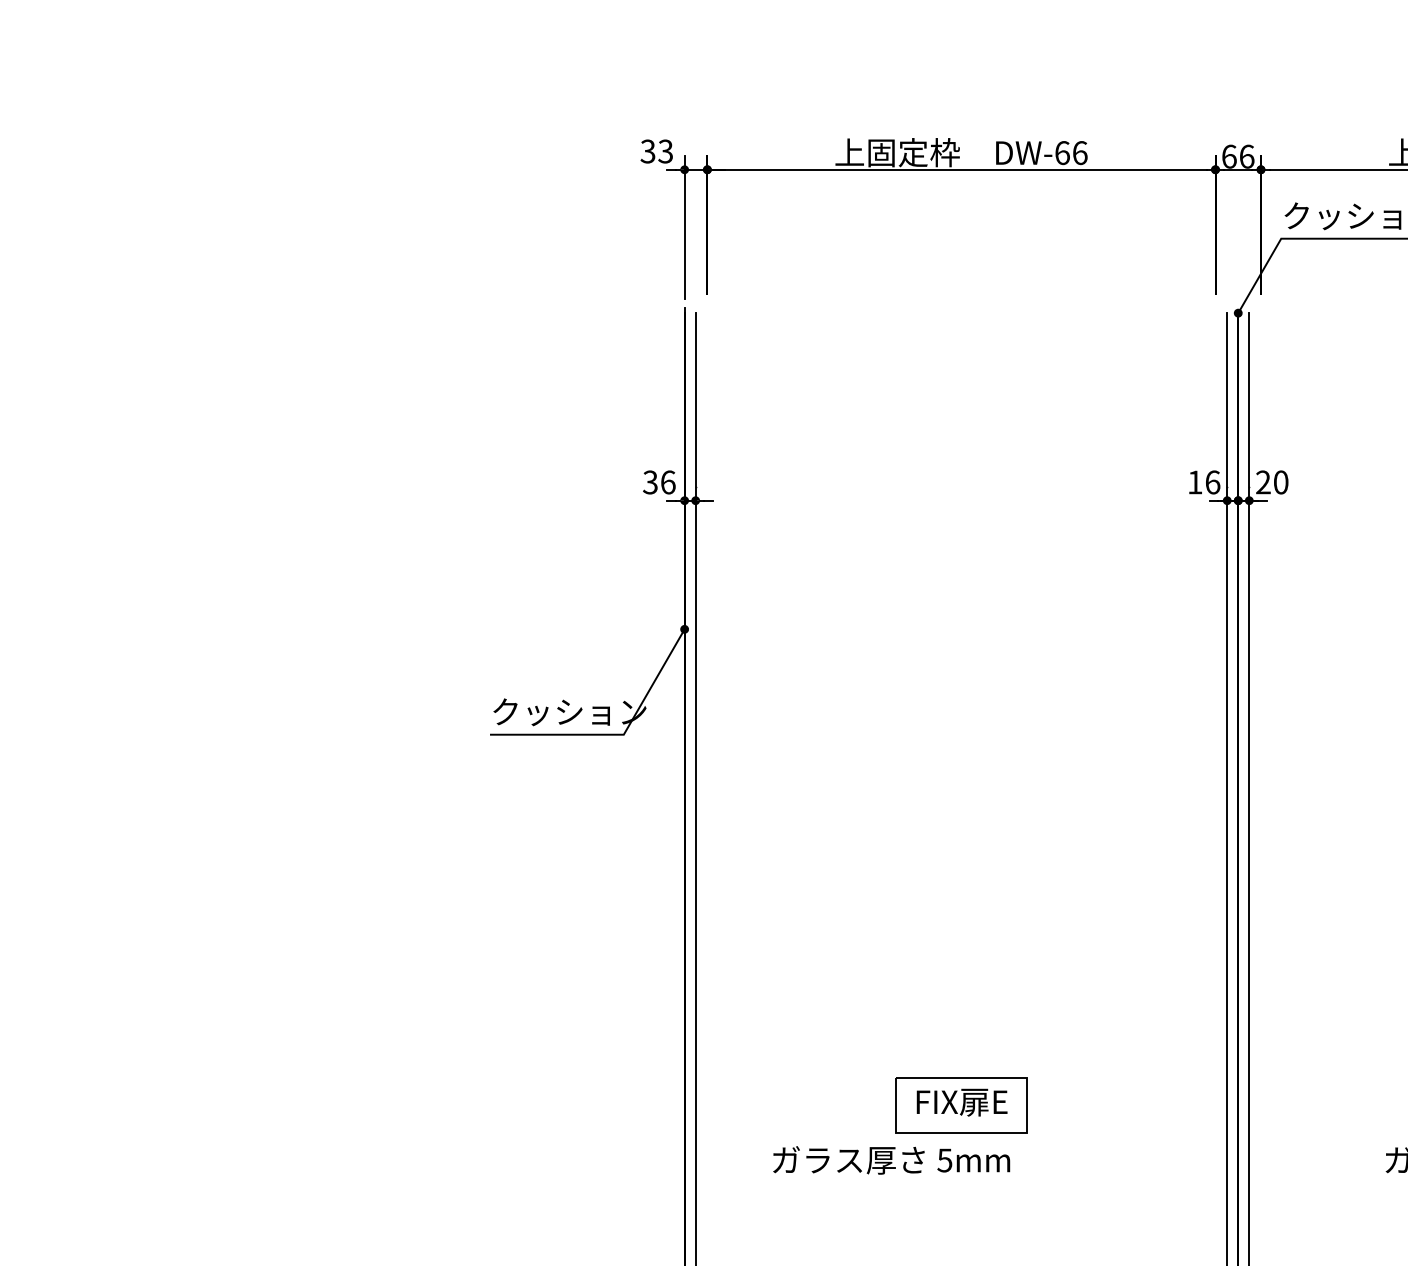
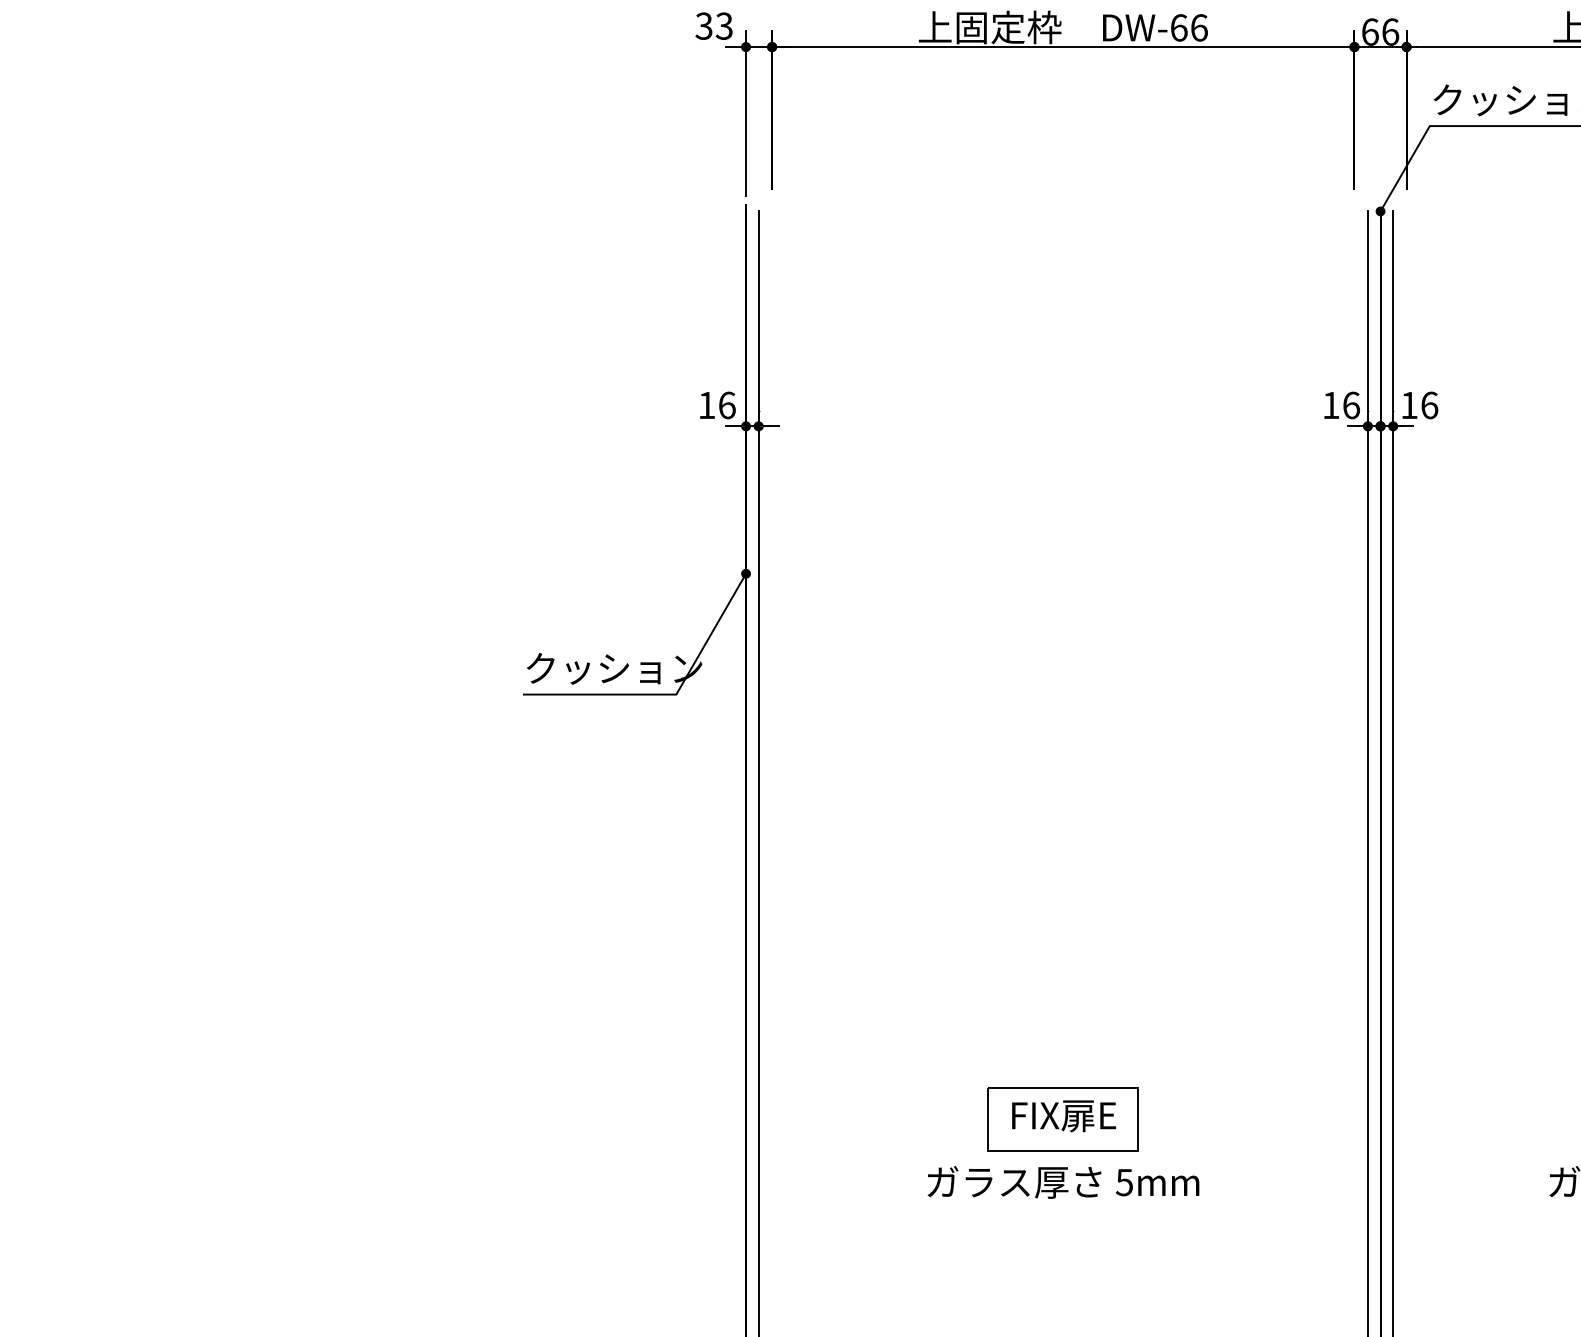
text: (650, 482) -> (706, 405), 36 -> 16
text: (1272, 482) -> (1419, 405), 20 -> 16
text: (891, 1160) -> (1063, 1182), moved

